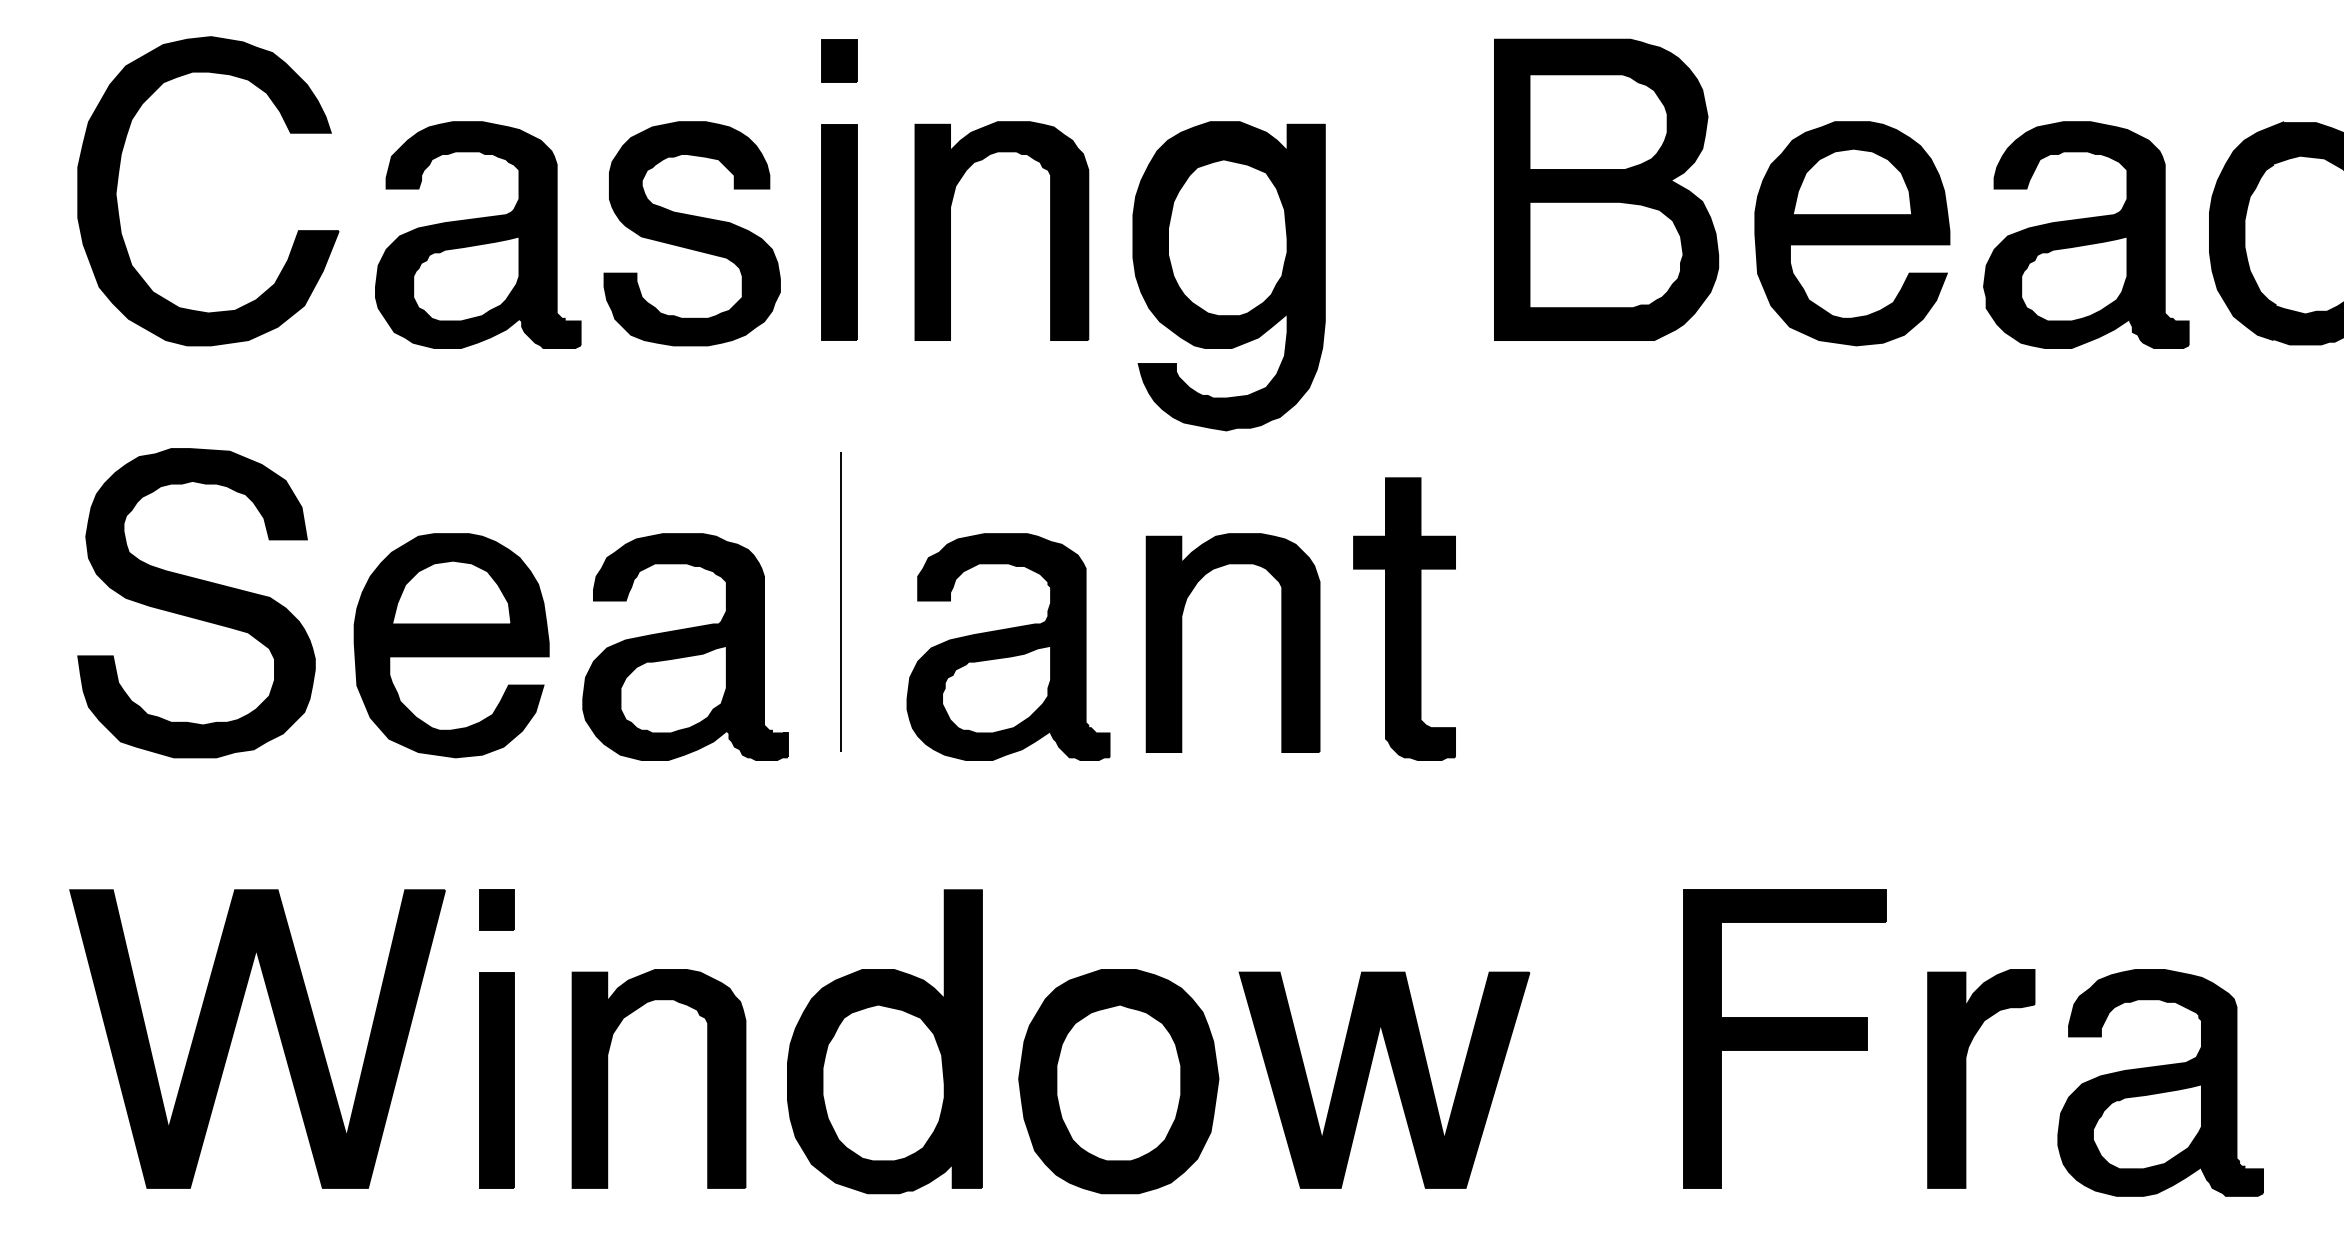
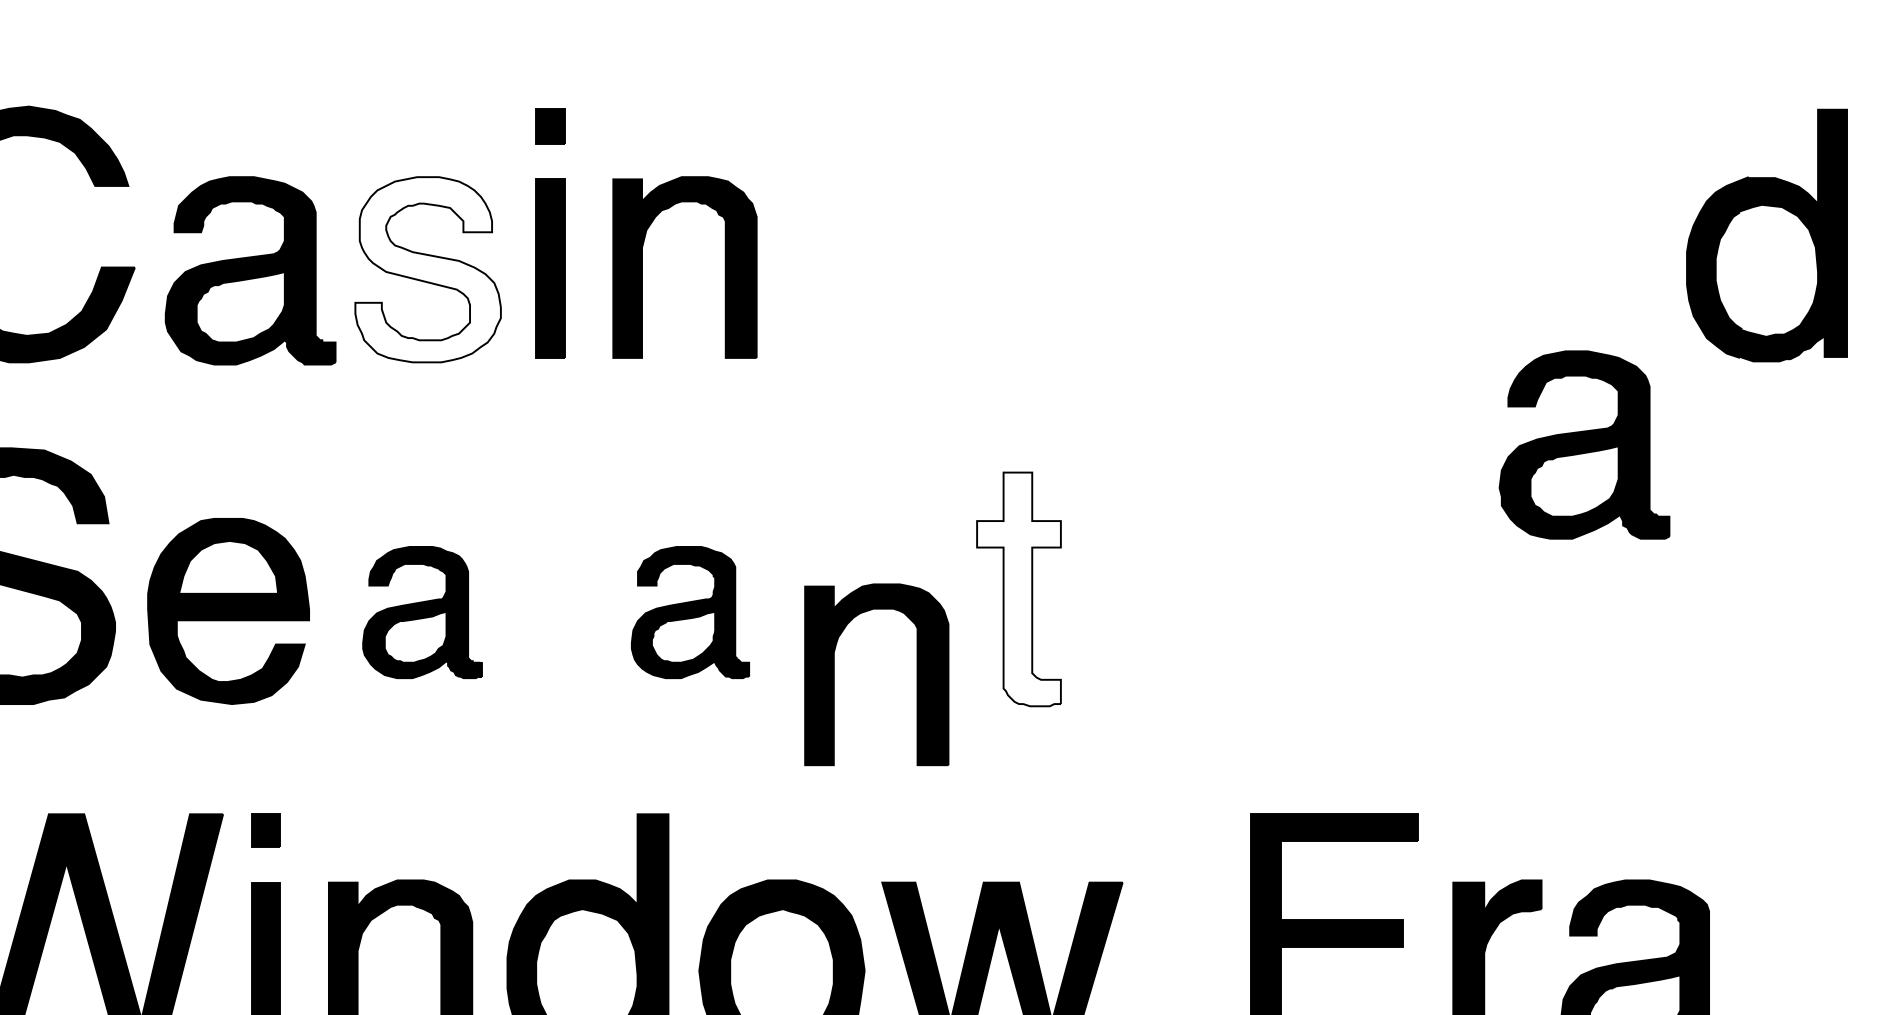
part: (1606, 189) -> (1186, 233), removed
fill: (691, 233) -> (427, 269), removed
part: (1852, 233) -> (1390, 269), removed
part: (2086, 234) -> (1584, 444), moved
part: (1228, 276) -> (872, 305), removed
line: (840, 601) -> (551, 574), removed
fill: (1404, 619) -> (1018, 589), removed
part: (1281, 642) -> (916, 674), moved
part: (685, 646) -> (422, 612), size x0.7
part: (1008, 646) -> (690, 612), size x0.7

